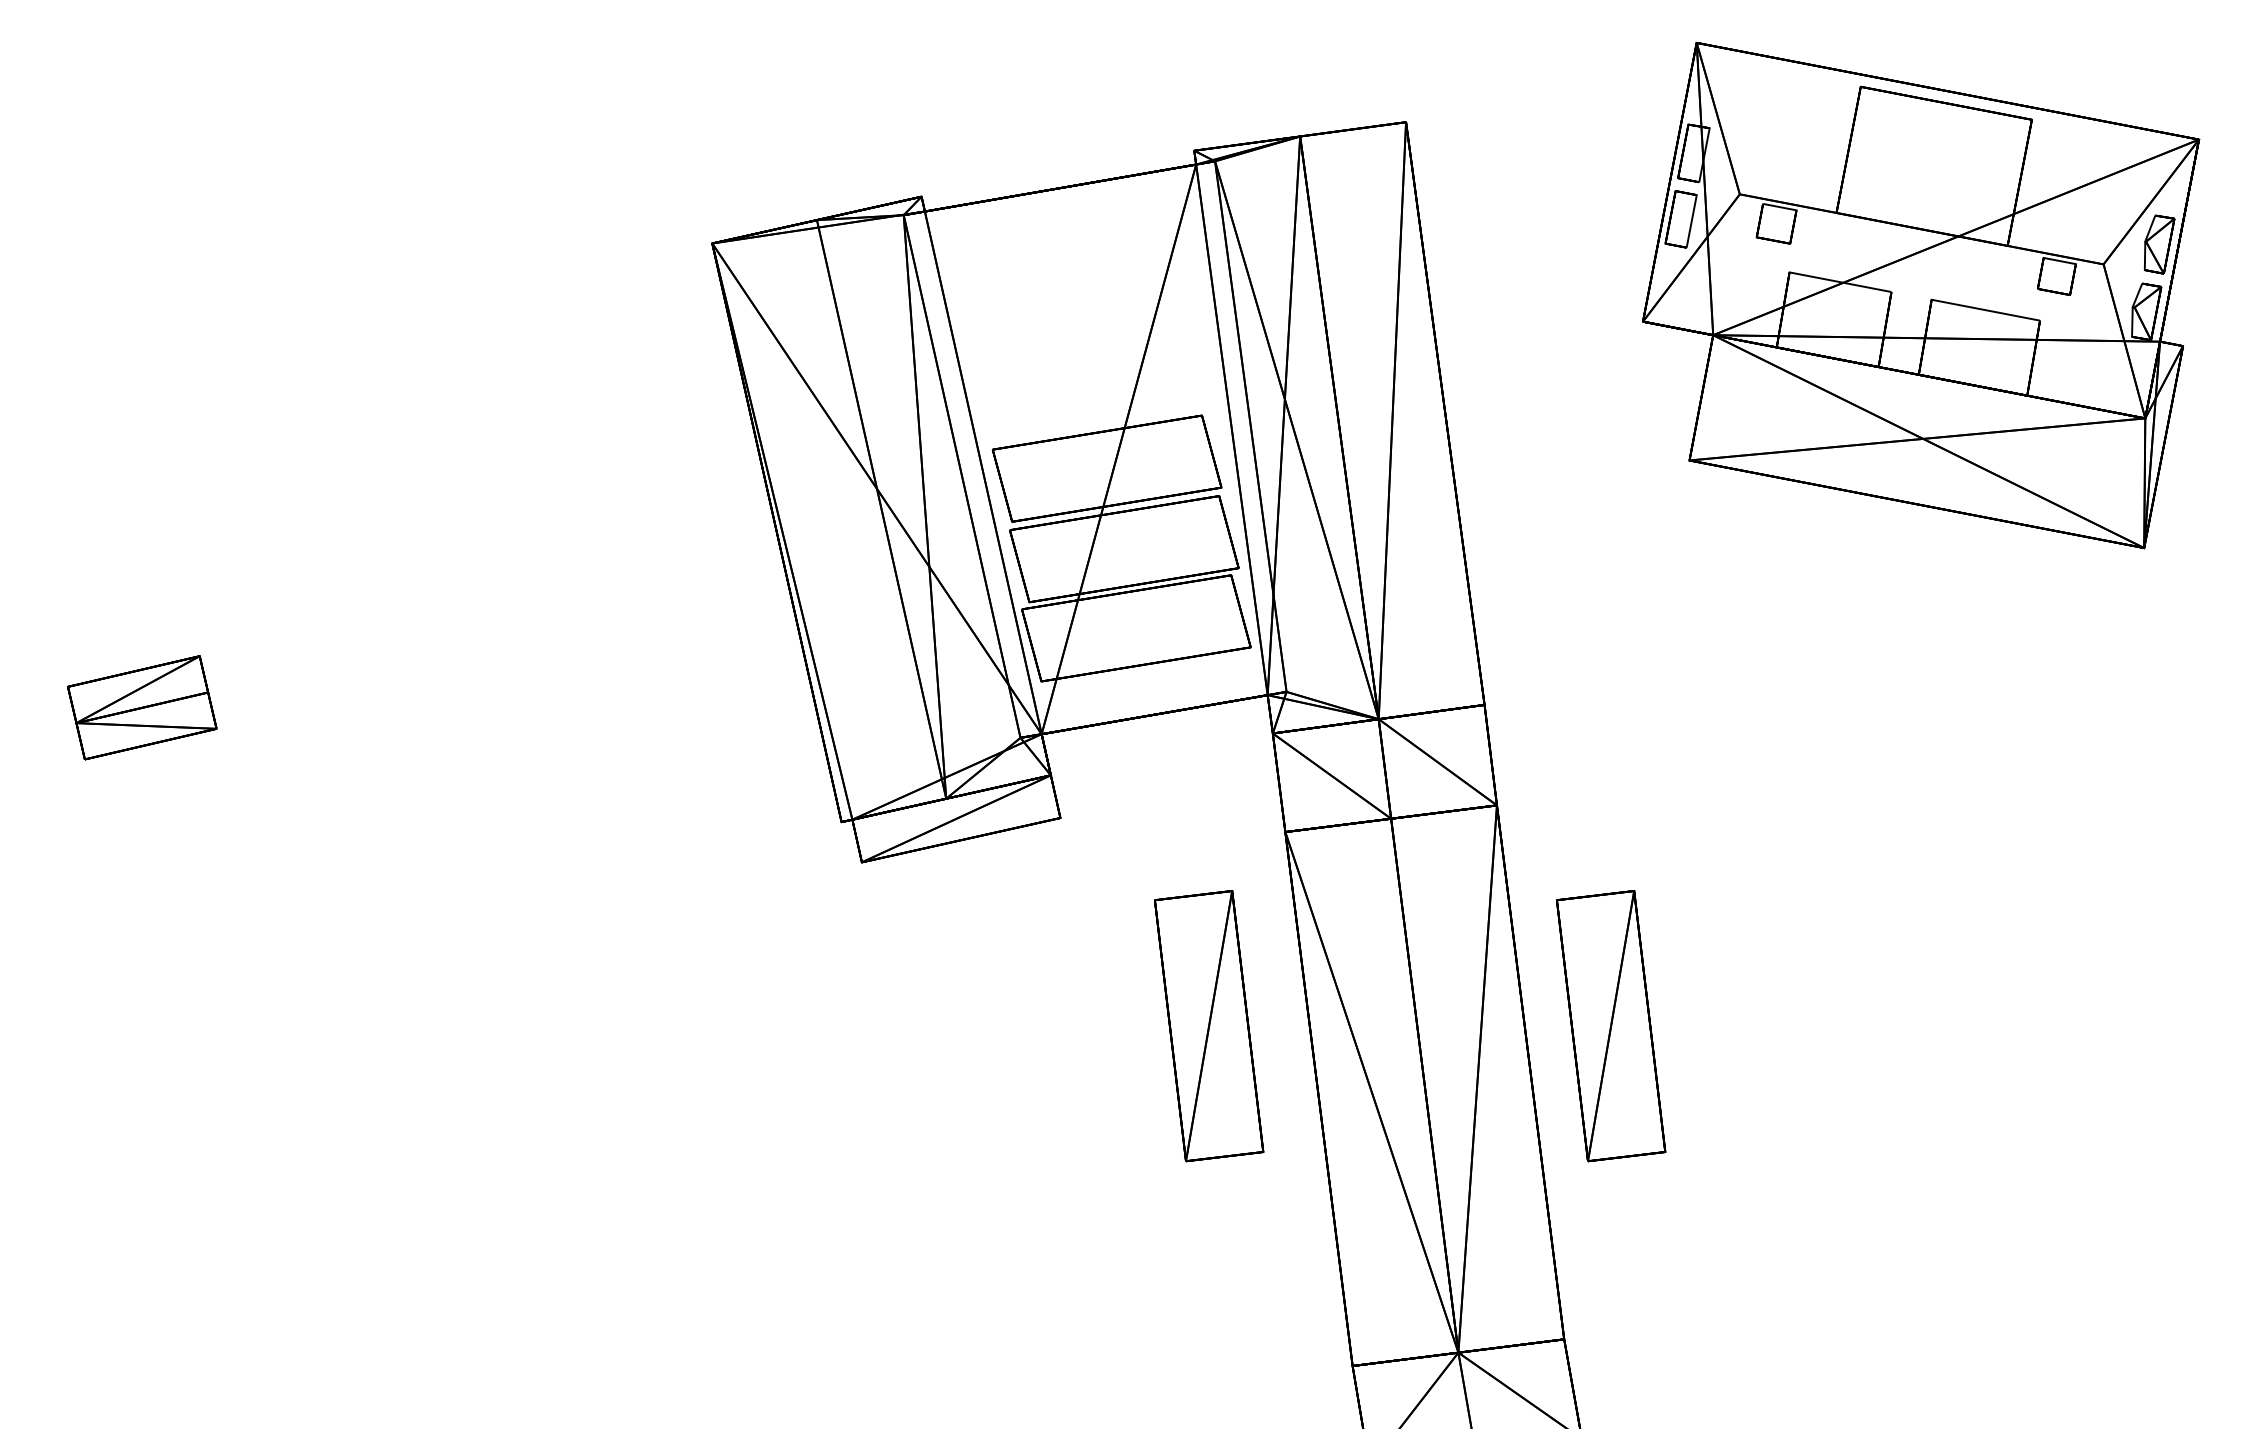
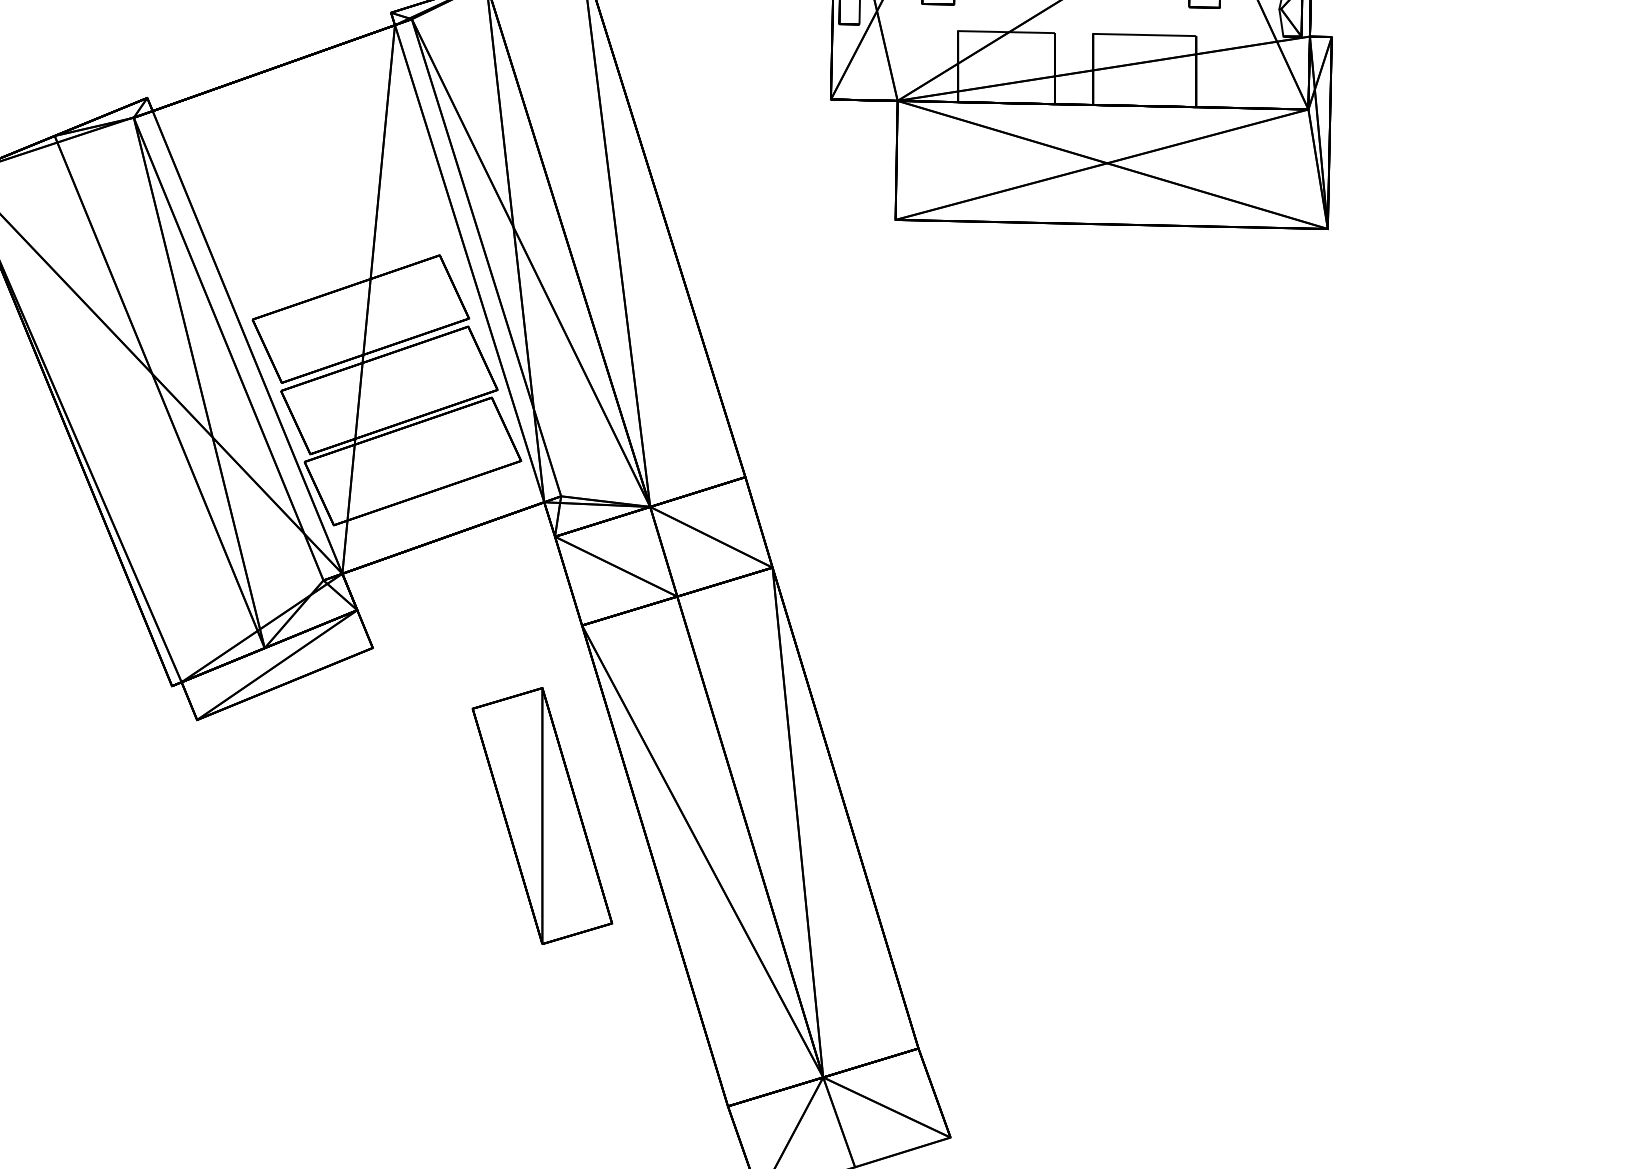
part: (1611, 1026) -> (912, 753), removed

